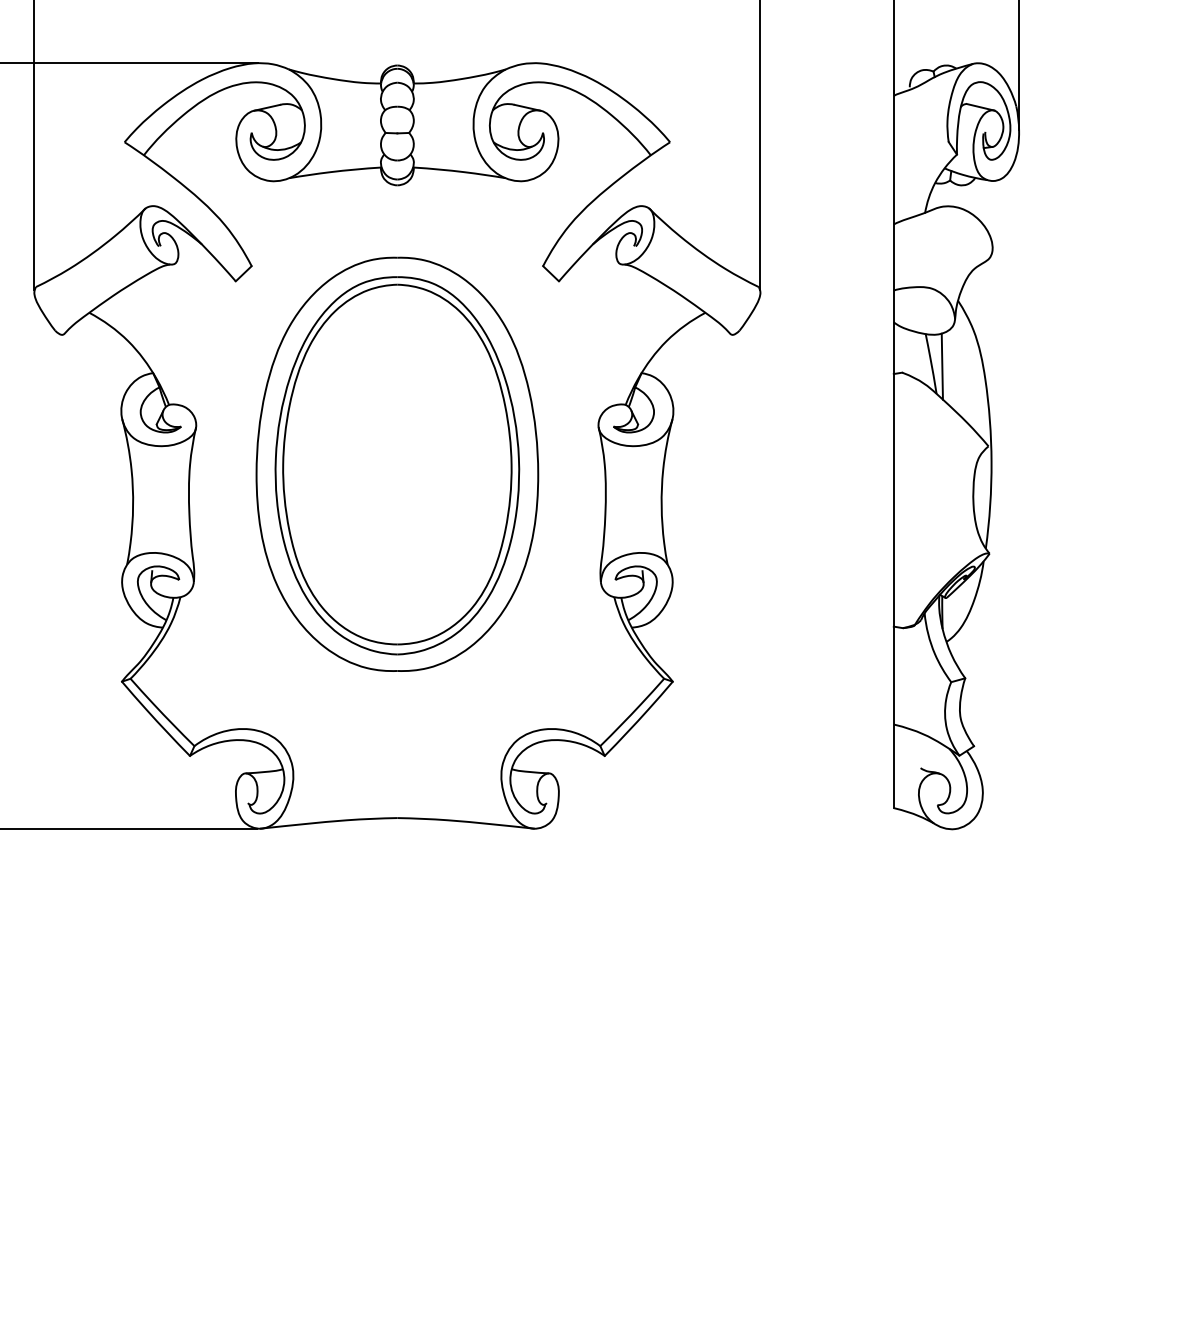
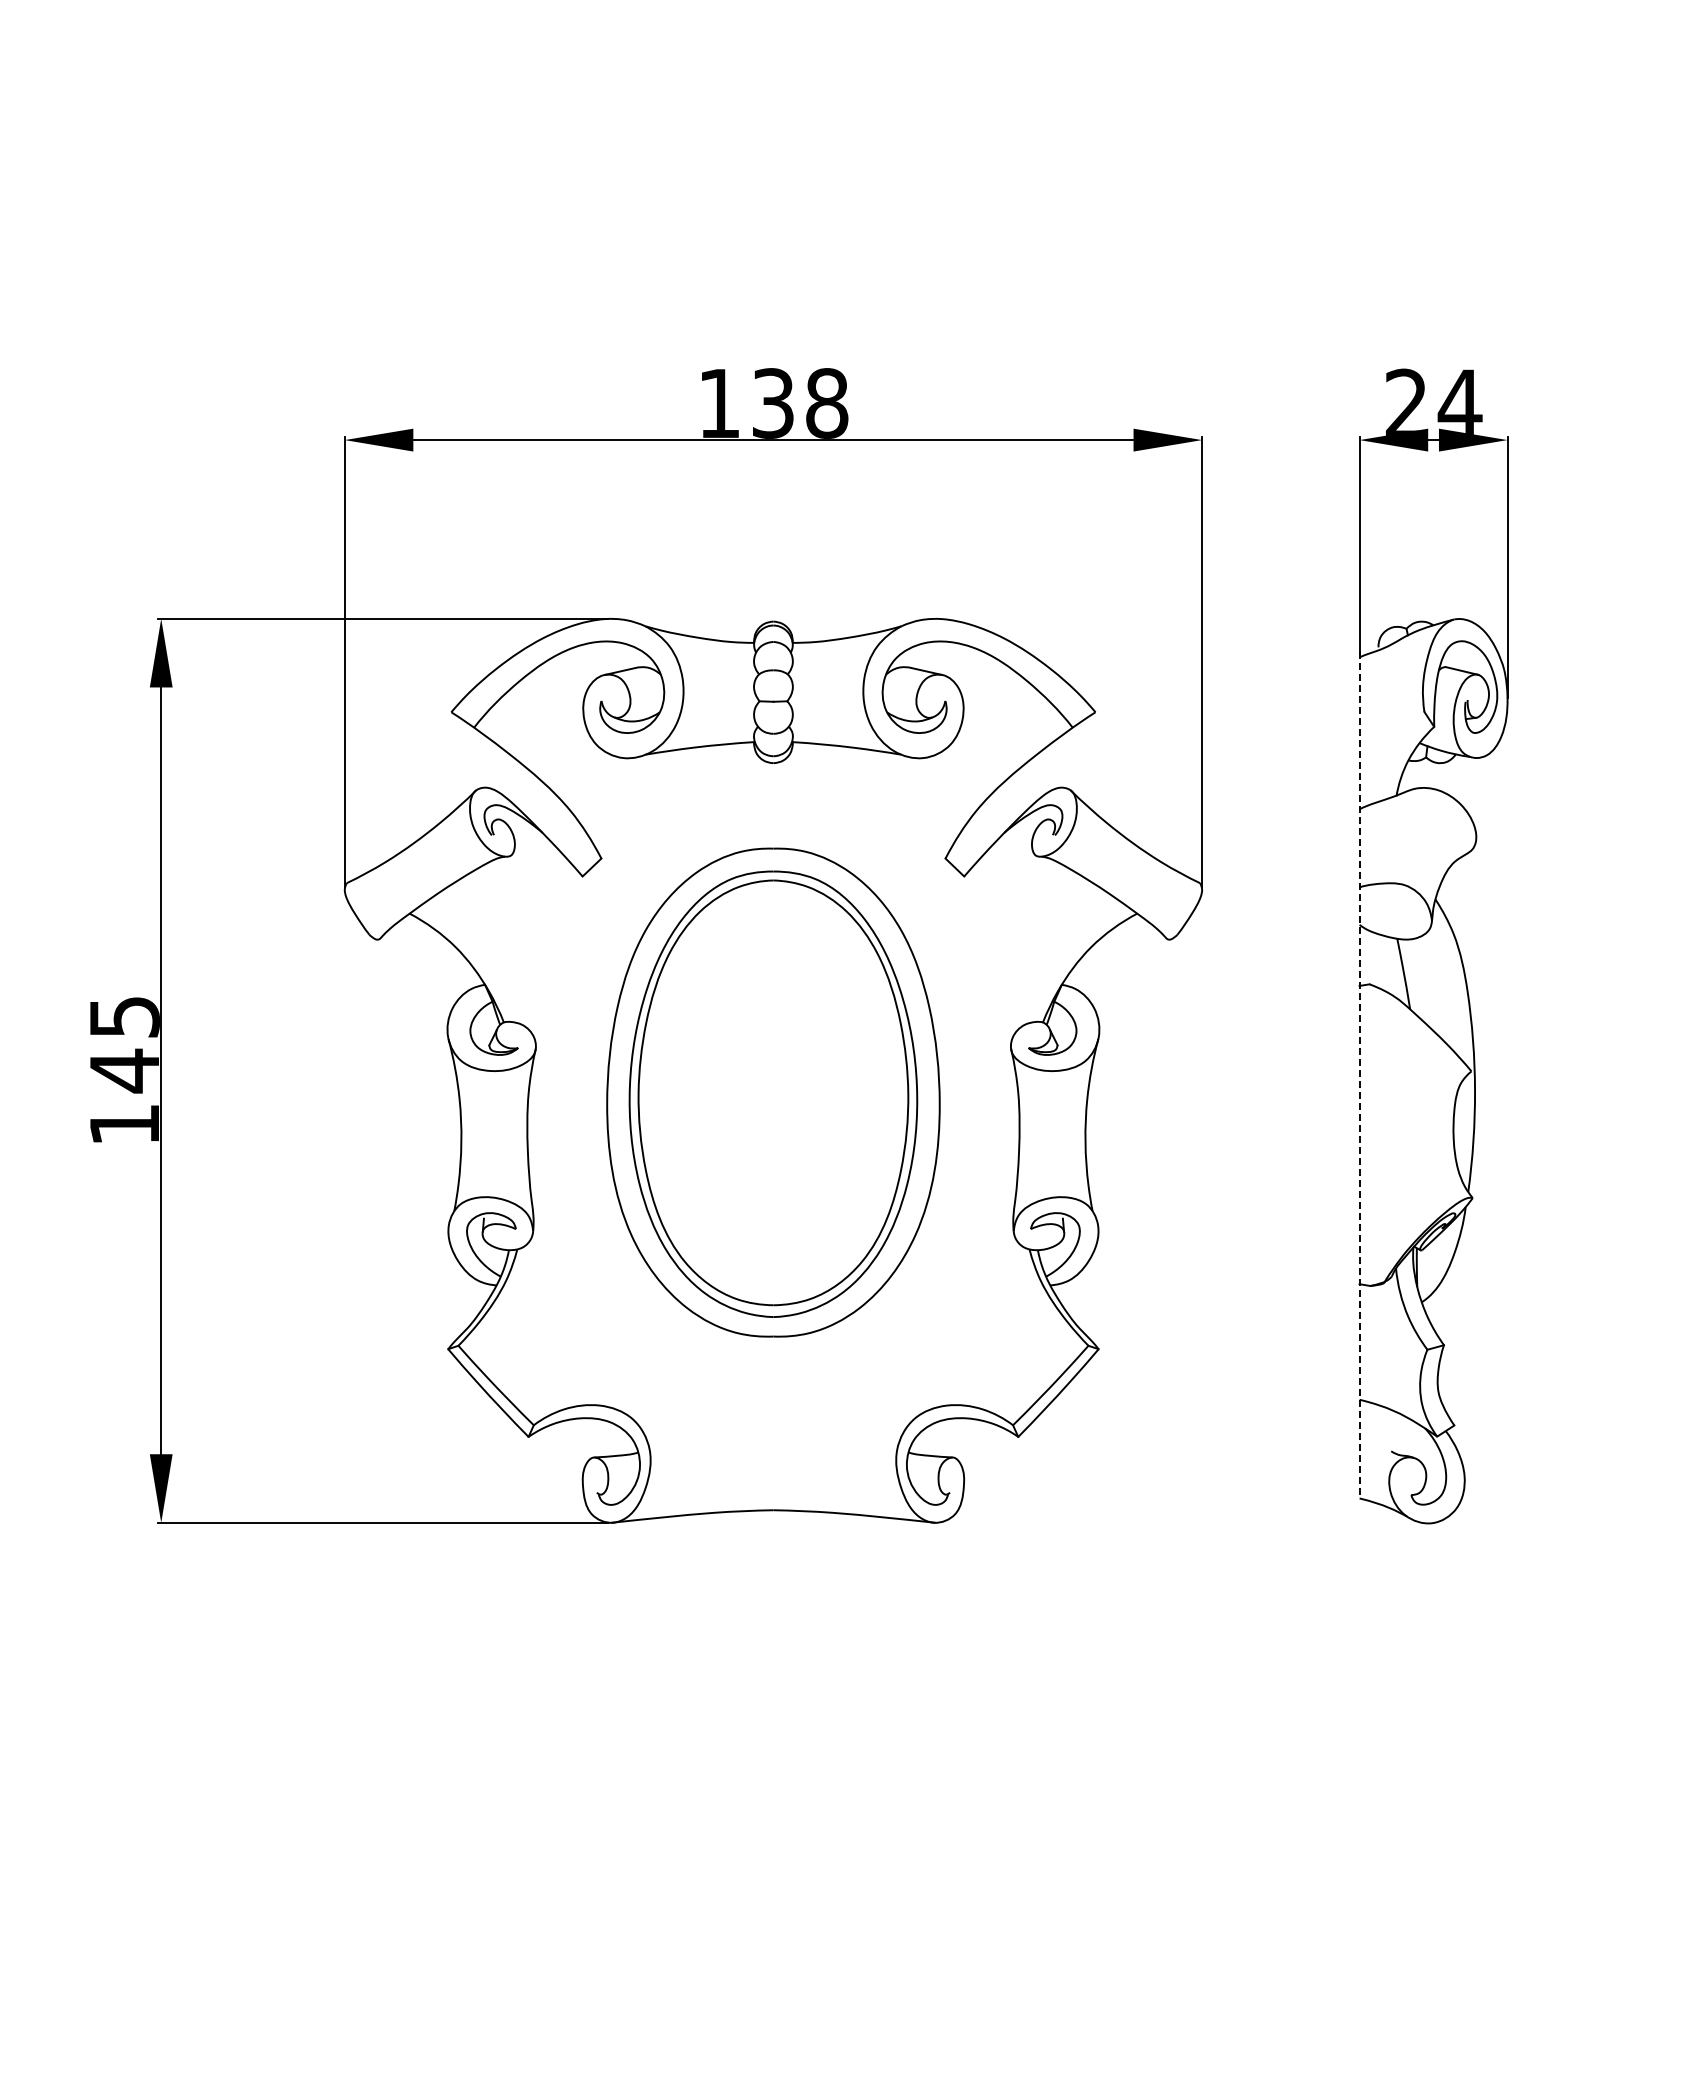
line: (941, 366) -> (1416, 977), removed
line: (893, 449) -> (1359, 1075), solid -> dashed

